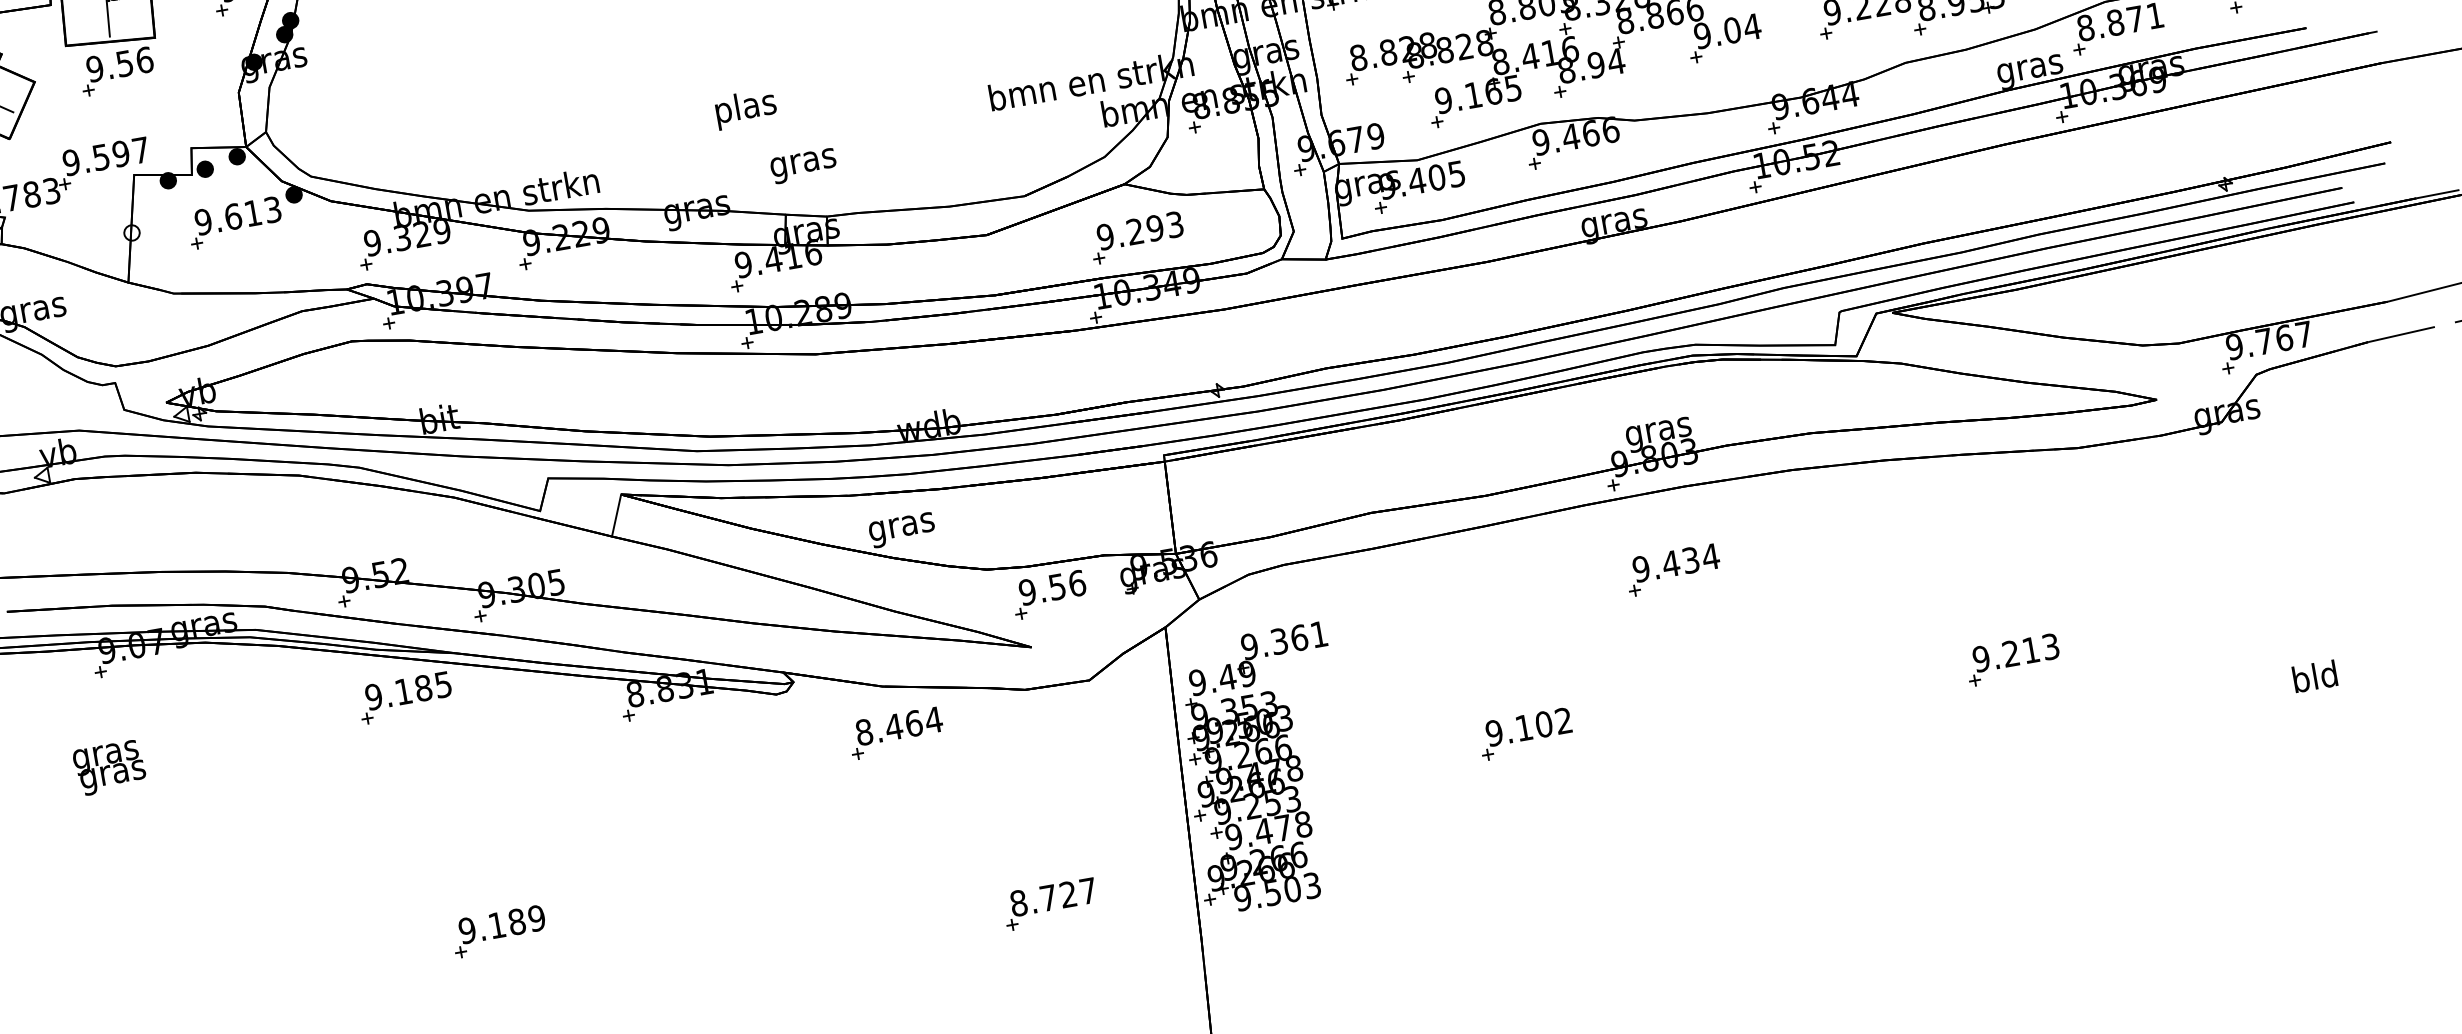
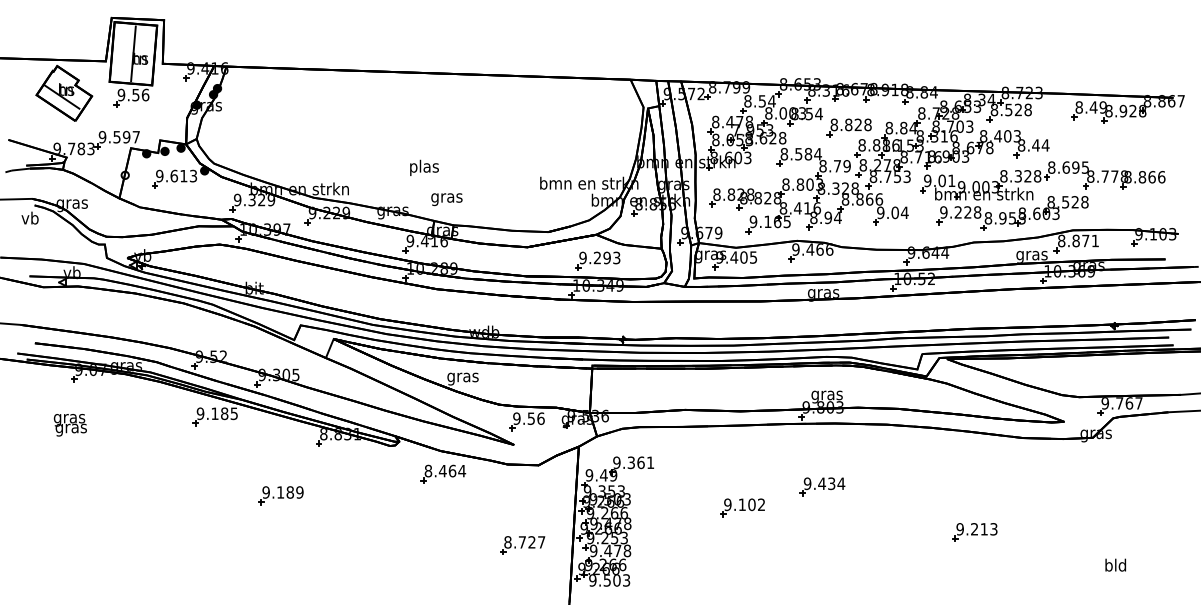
part: (1672, 569) -> (822, 486), moved
part: (1525, 733) -> (742, 507), moved
part: (1049, 904) -> (522, 545), moved
part: (497, 931) -> (280, 495), moved

